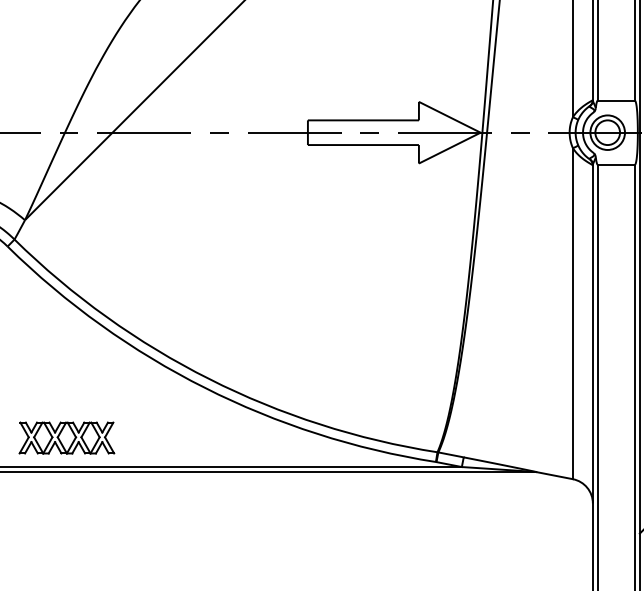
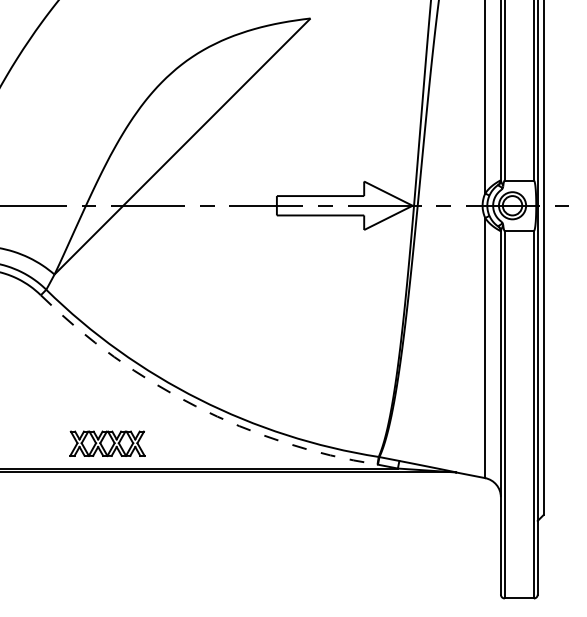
arc: (204, 388) -> (195, 406), solid -> dashed
part: (66, 437) -> (107, 443), moved

